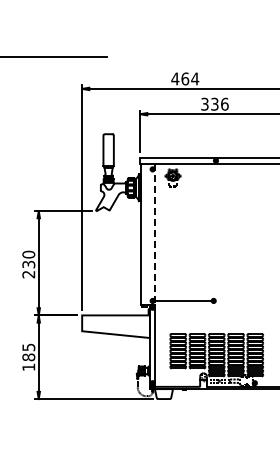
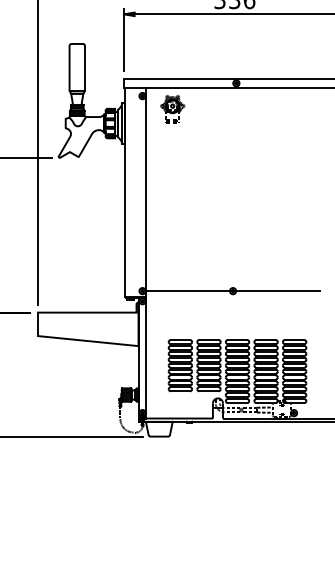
line: (154, 234) -> (145, 192), dashed -> solid
line: (243, 300) -> (277, 290), added

